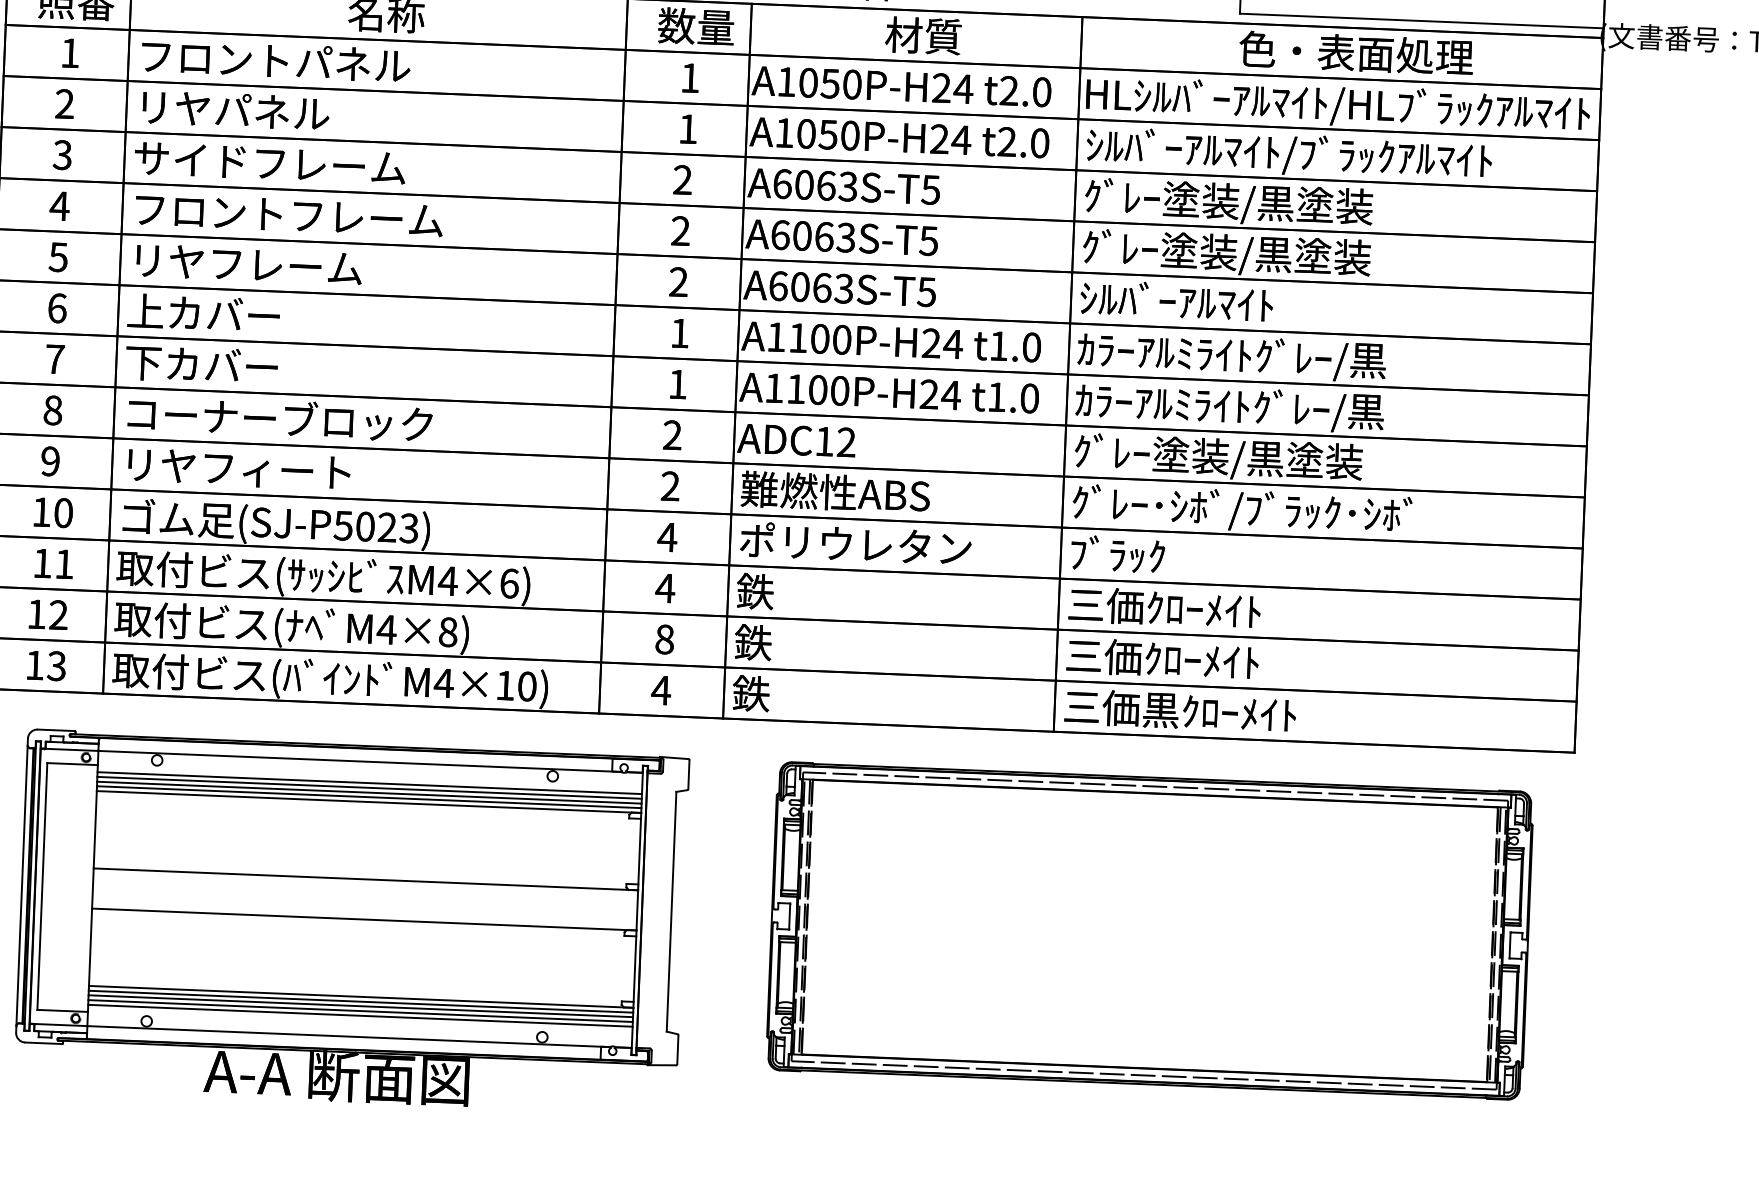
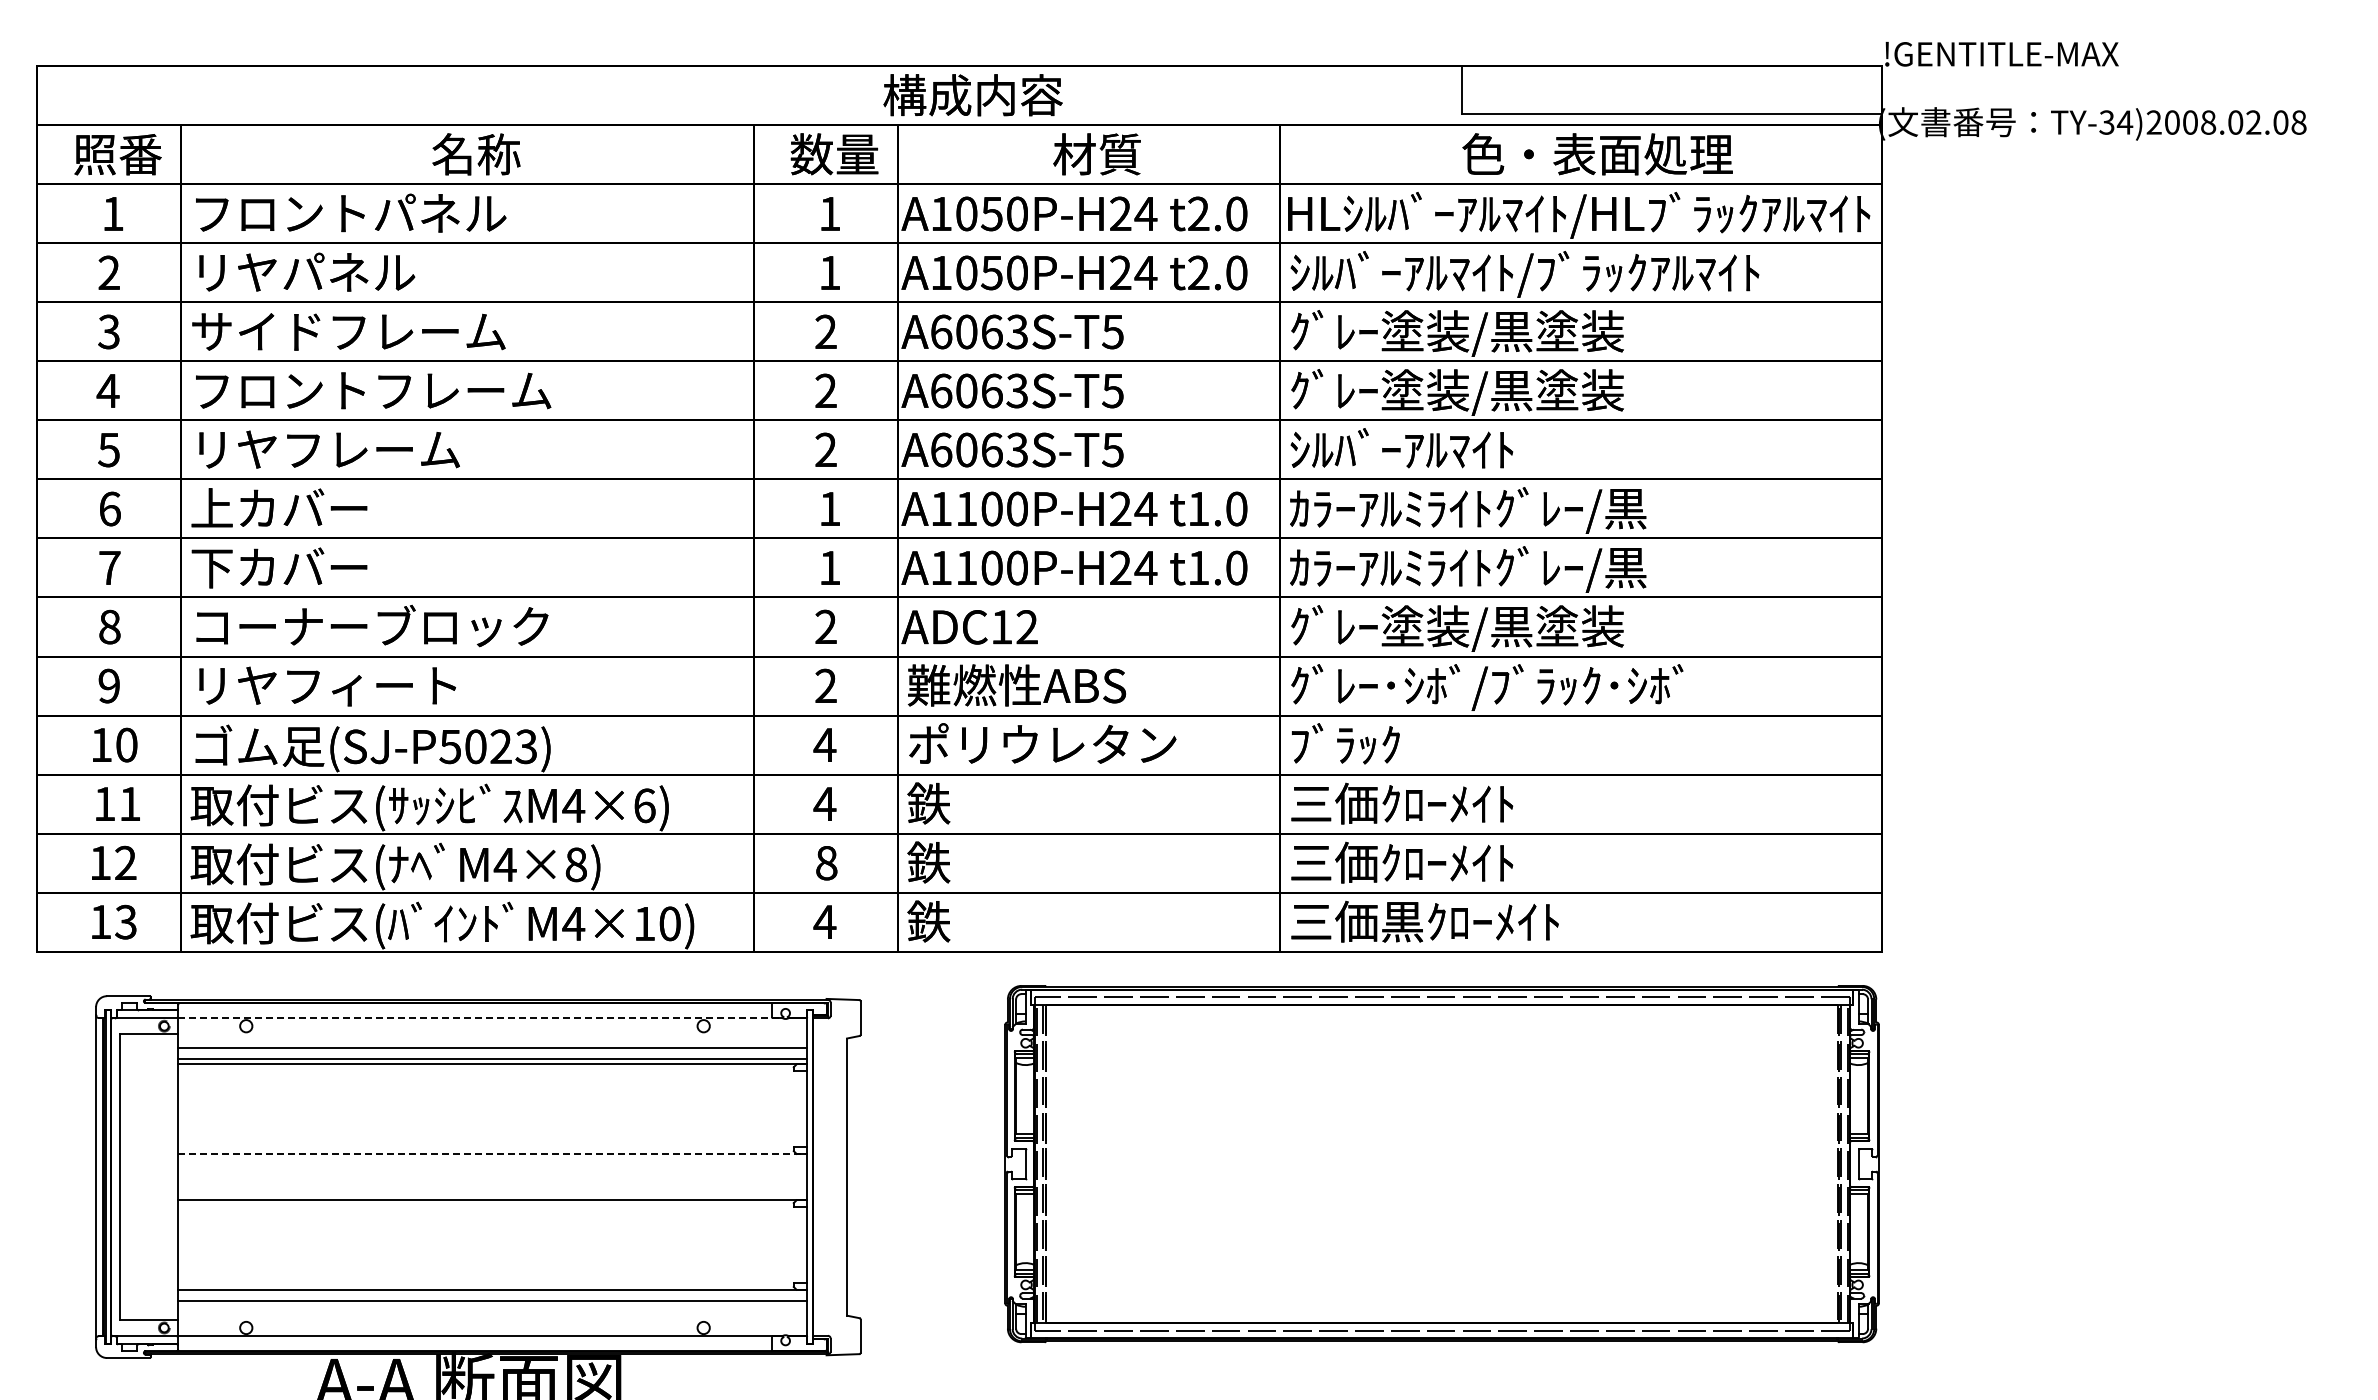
line: (360, 761) -> (480, 1018), solid -> dashed
line: (369, 783) -> (492, 1042), removed
line: (369, 792) -> (492, 1053), removed
line: (365, 879) -> (492, 1153), solid -> dashed
part: (1149, 931) -> (1441, 1164), moved
line: (360, 1001) -> (492, 1295), removed
line: (360, 1011) -> (492, 1306), removed
line: (360, 1015) -> (492, 1311), removed

